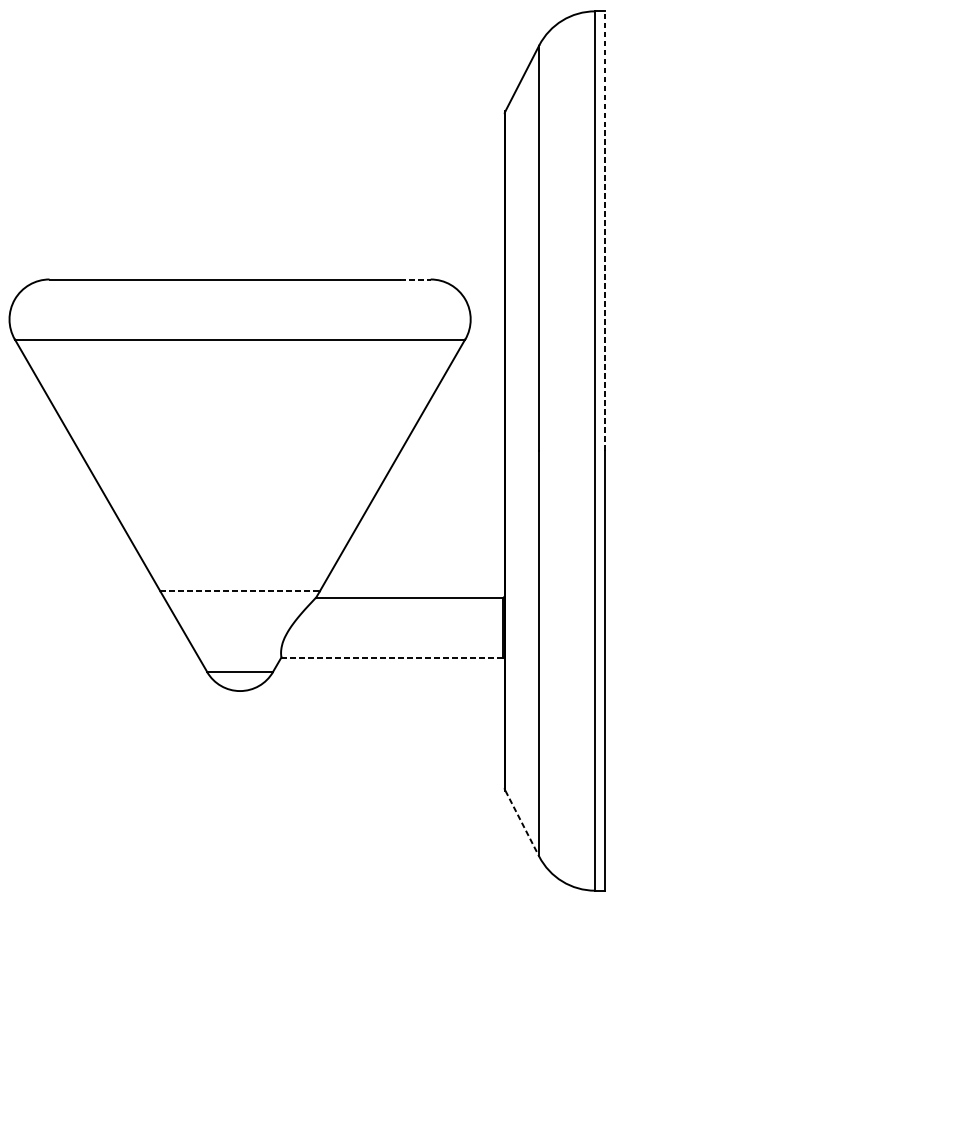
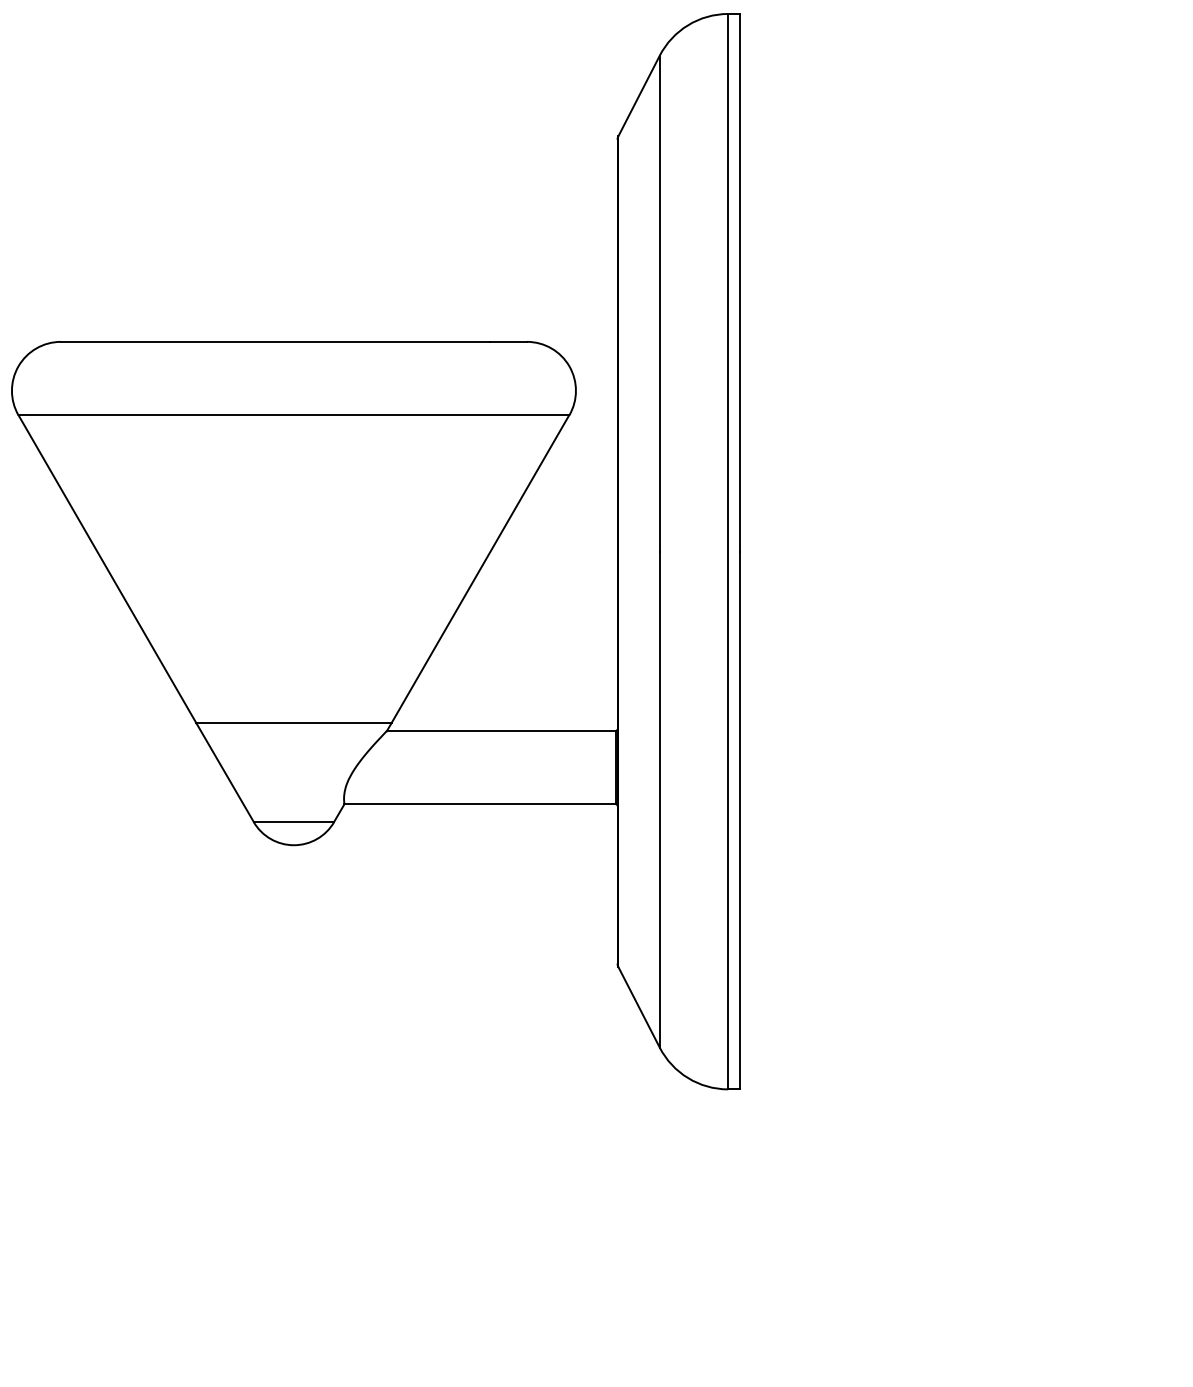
line: (604, 230) -> (739, 282), dashed -> solid
line: (416, 279) -> (509, 342), dashed -> solid
line: (239, 591) -> (293, 723), dashed -> solid
line: (392, 657) -> (480, 804), dashed -> solid
line: (522, 823) -> (639, 1007), dashed -> solid

